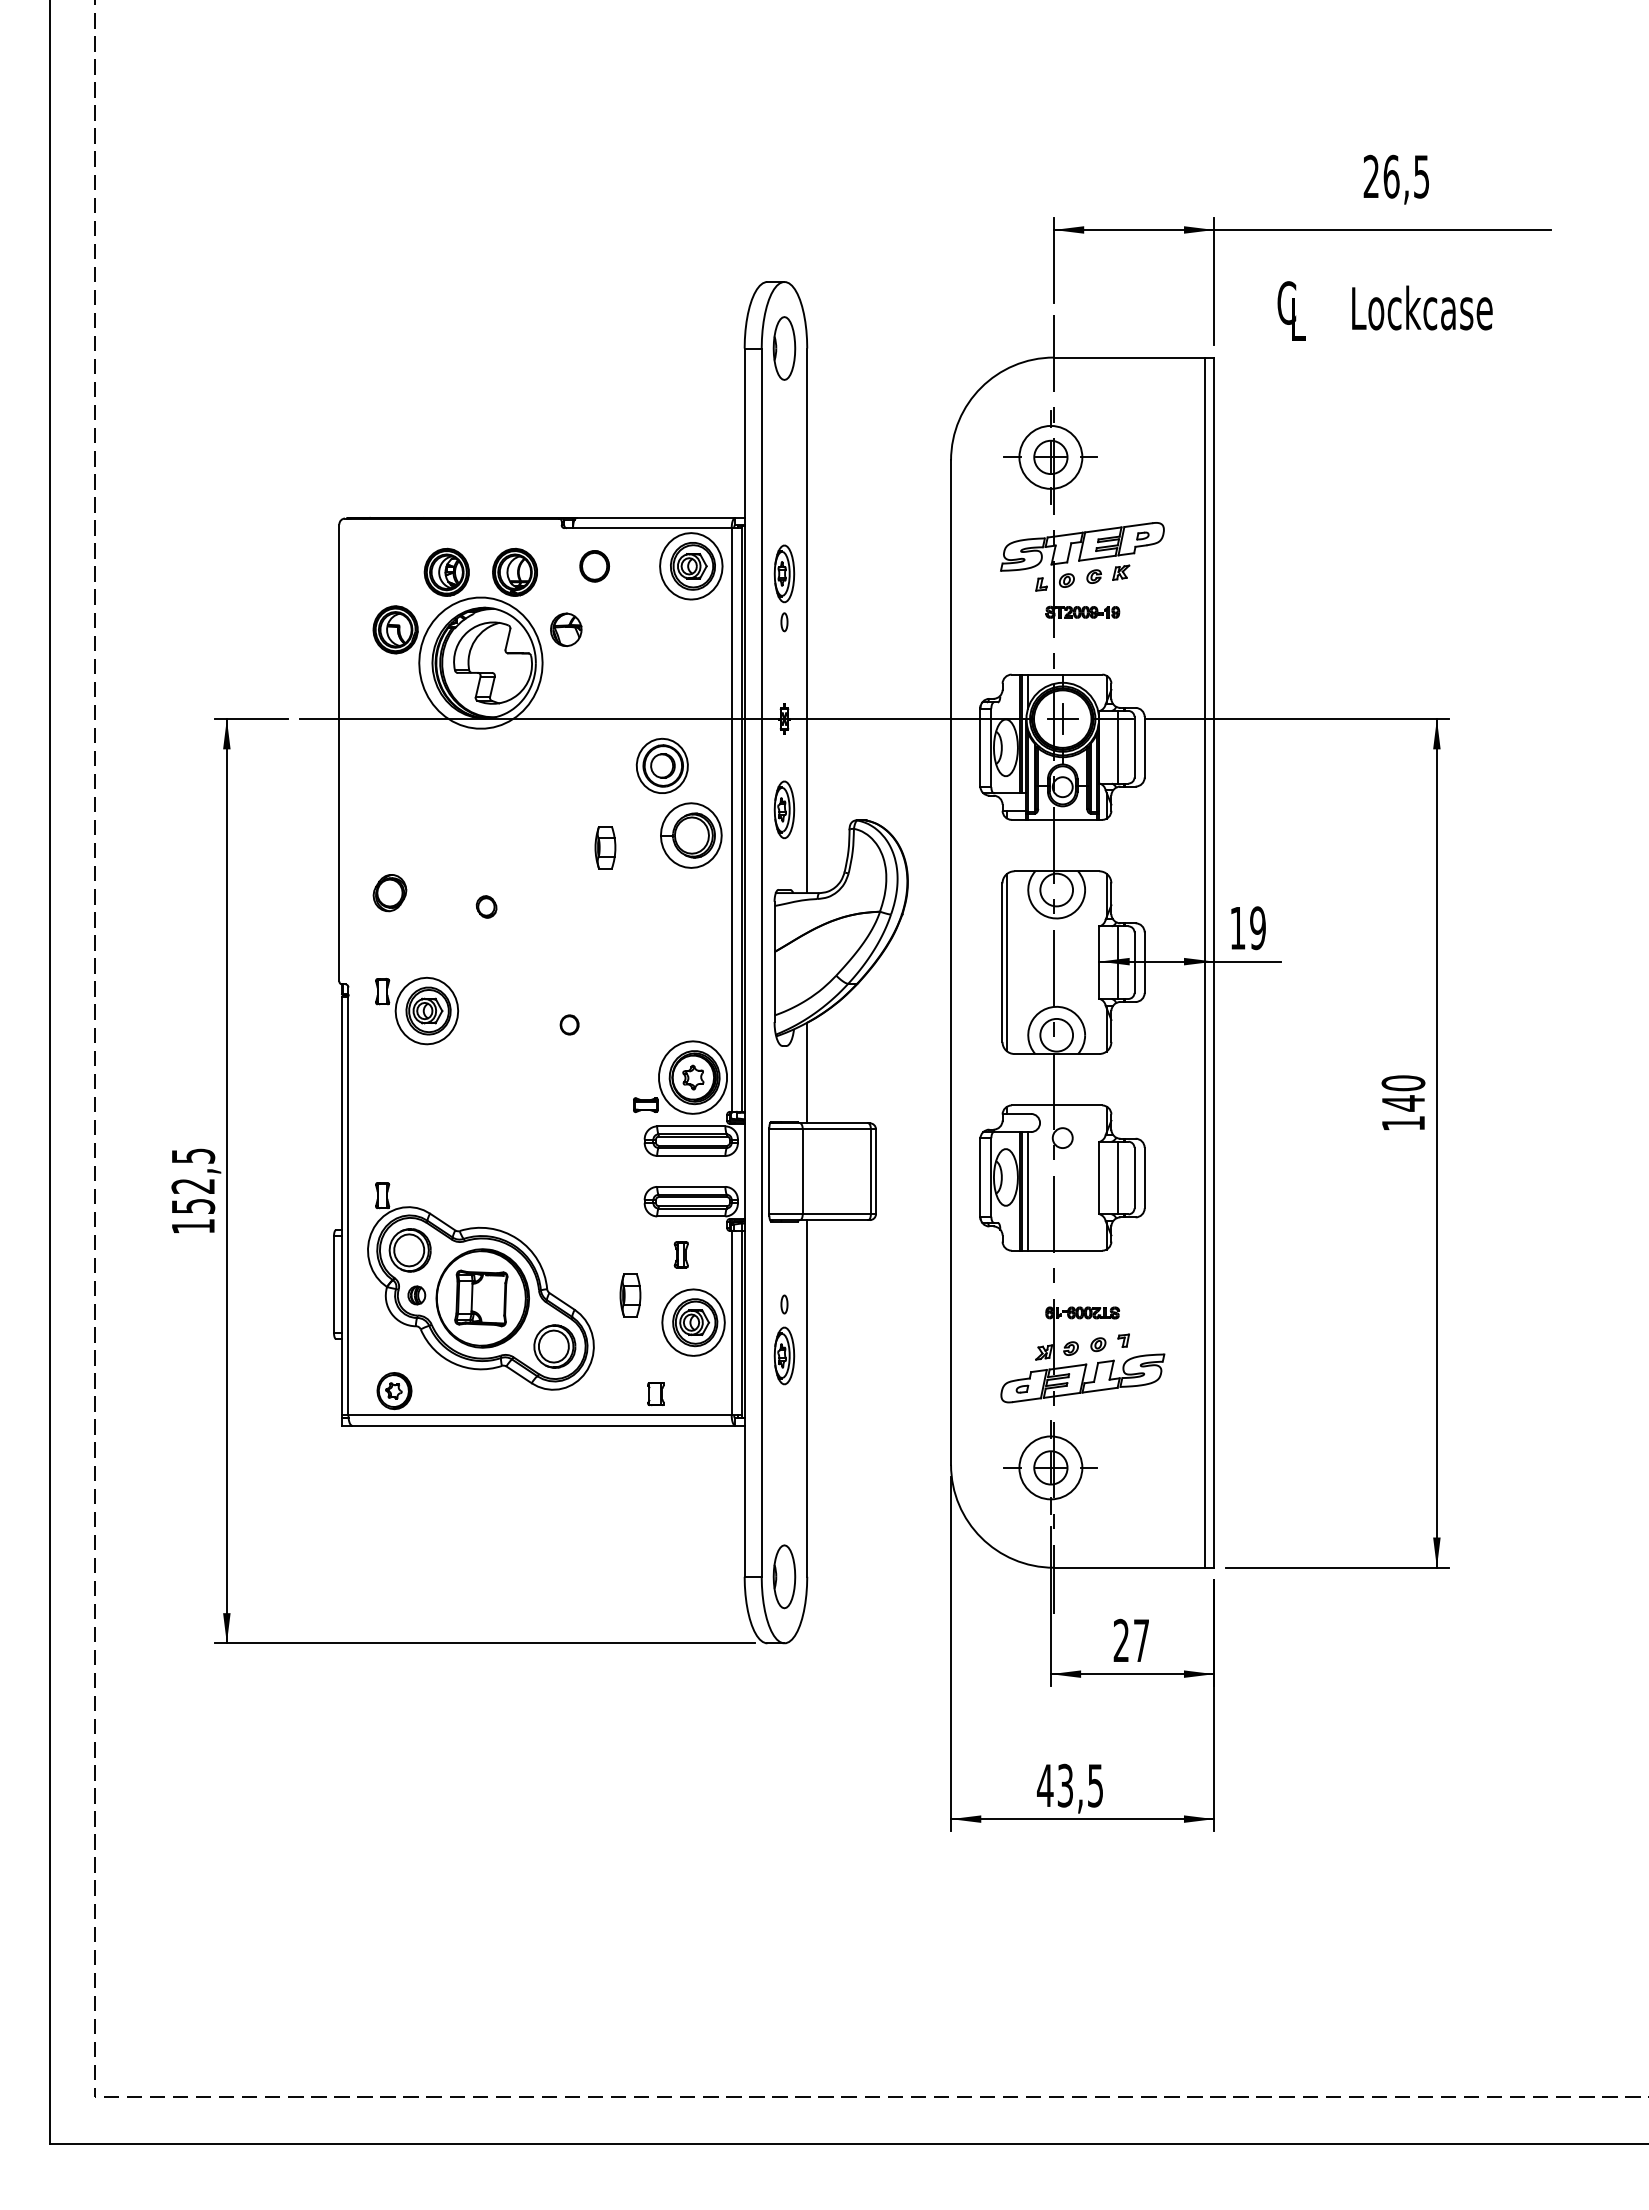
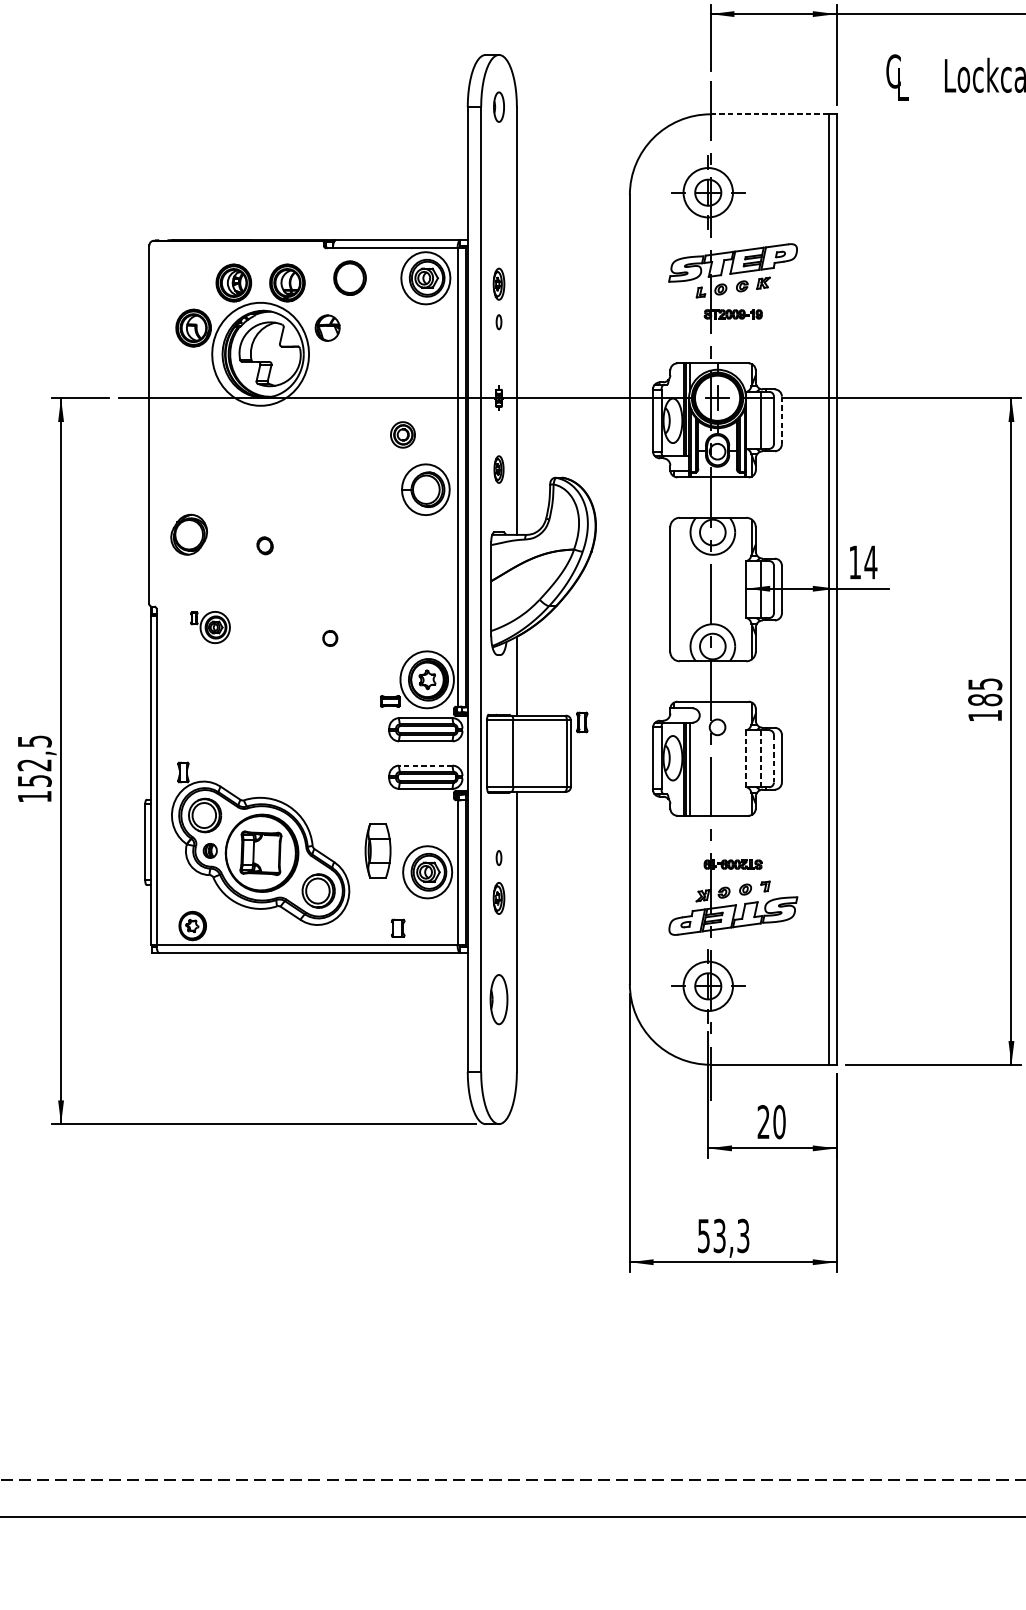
part: (784, 348) -> (499, 107), size x0.6
line: (1129, 357) -> (770, 114), solid -> dashed
part: (594, 566) -> (349, 278), size x1.4
part: (784, 573) -> (499, 283), size x0.7
line: (1144, 747) -> (781, 420), solid -> dashed
part: (661, 765) -> (402, 434), size x0.6
part: (784, 809) -> (499, 469), size x0.6
part: (605, 847) -> (358, 499), removed
part: (389, 893) -> (188, 535), size x1.4
text: (1257, 928) -> (870, 562), 19 -> 14
line: (1006, 962) -> (673, 589), removed
part: (417, 1010) -> (210, 627), size x0.6
text: (1403, 1093) -> (985, 692), 140 -> 185
line: (1099, 1178) -> (746, 759), solid -> dashed
line: (1117, 1178) -> (760, 759), solid -> dashed
line: (1134, 1178) -> (773, 759), solid -> dashed
line: (690, 1186) -> (425, 765), solid -> dashed
part: (680, 1254) -> (581, 722), moved
part: (630, 1295) -> (378, 850), size x1.6
part: (784, 1355) -> (499, 898), size x0.7
part: (784, 1576) -> (499, 999), moved
text: (1141, 1640) -> (779, 1121), 27 -> 20
text: (1070, 1785) -> (723, 1235), 43,5 -> 53,3

